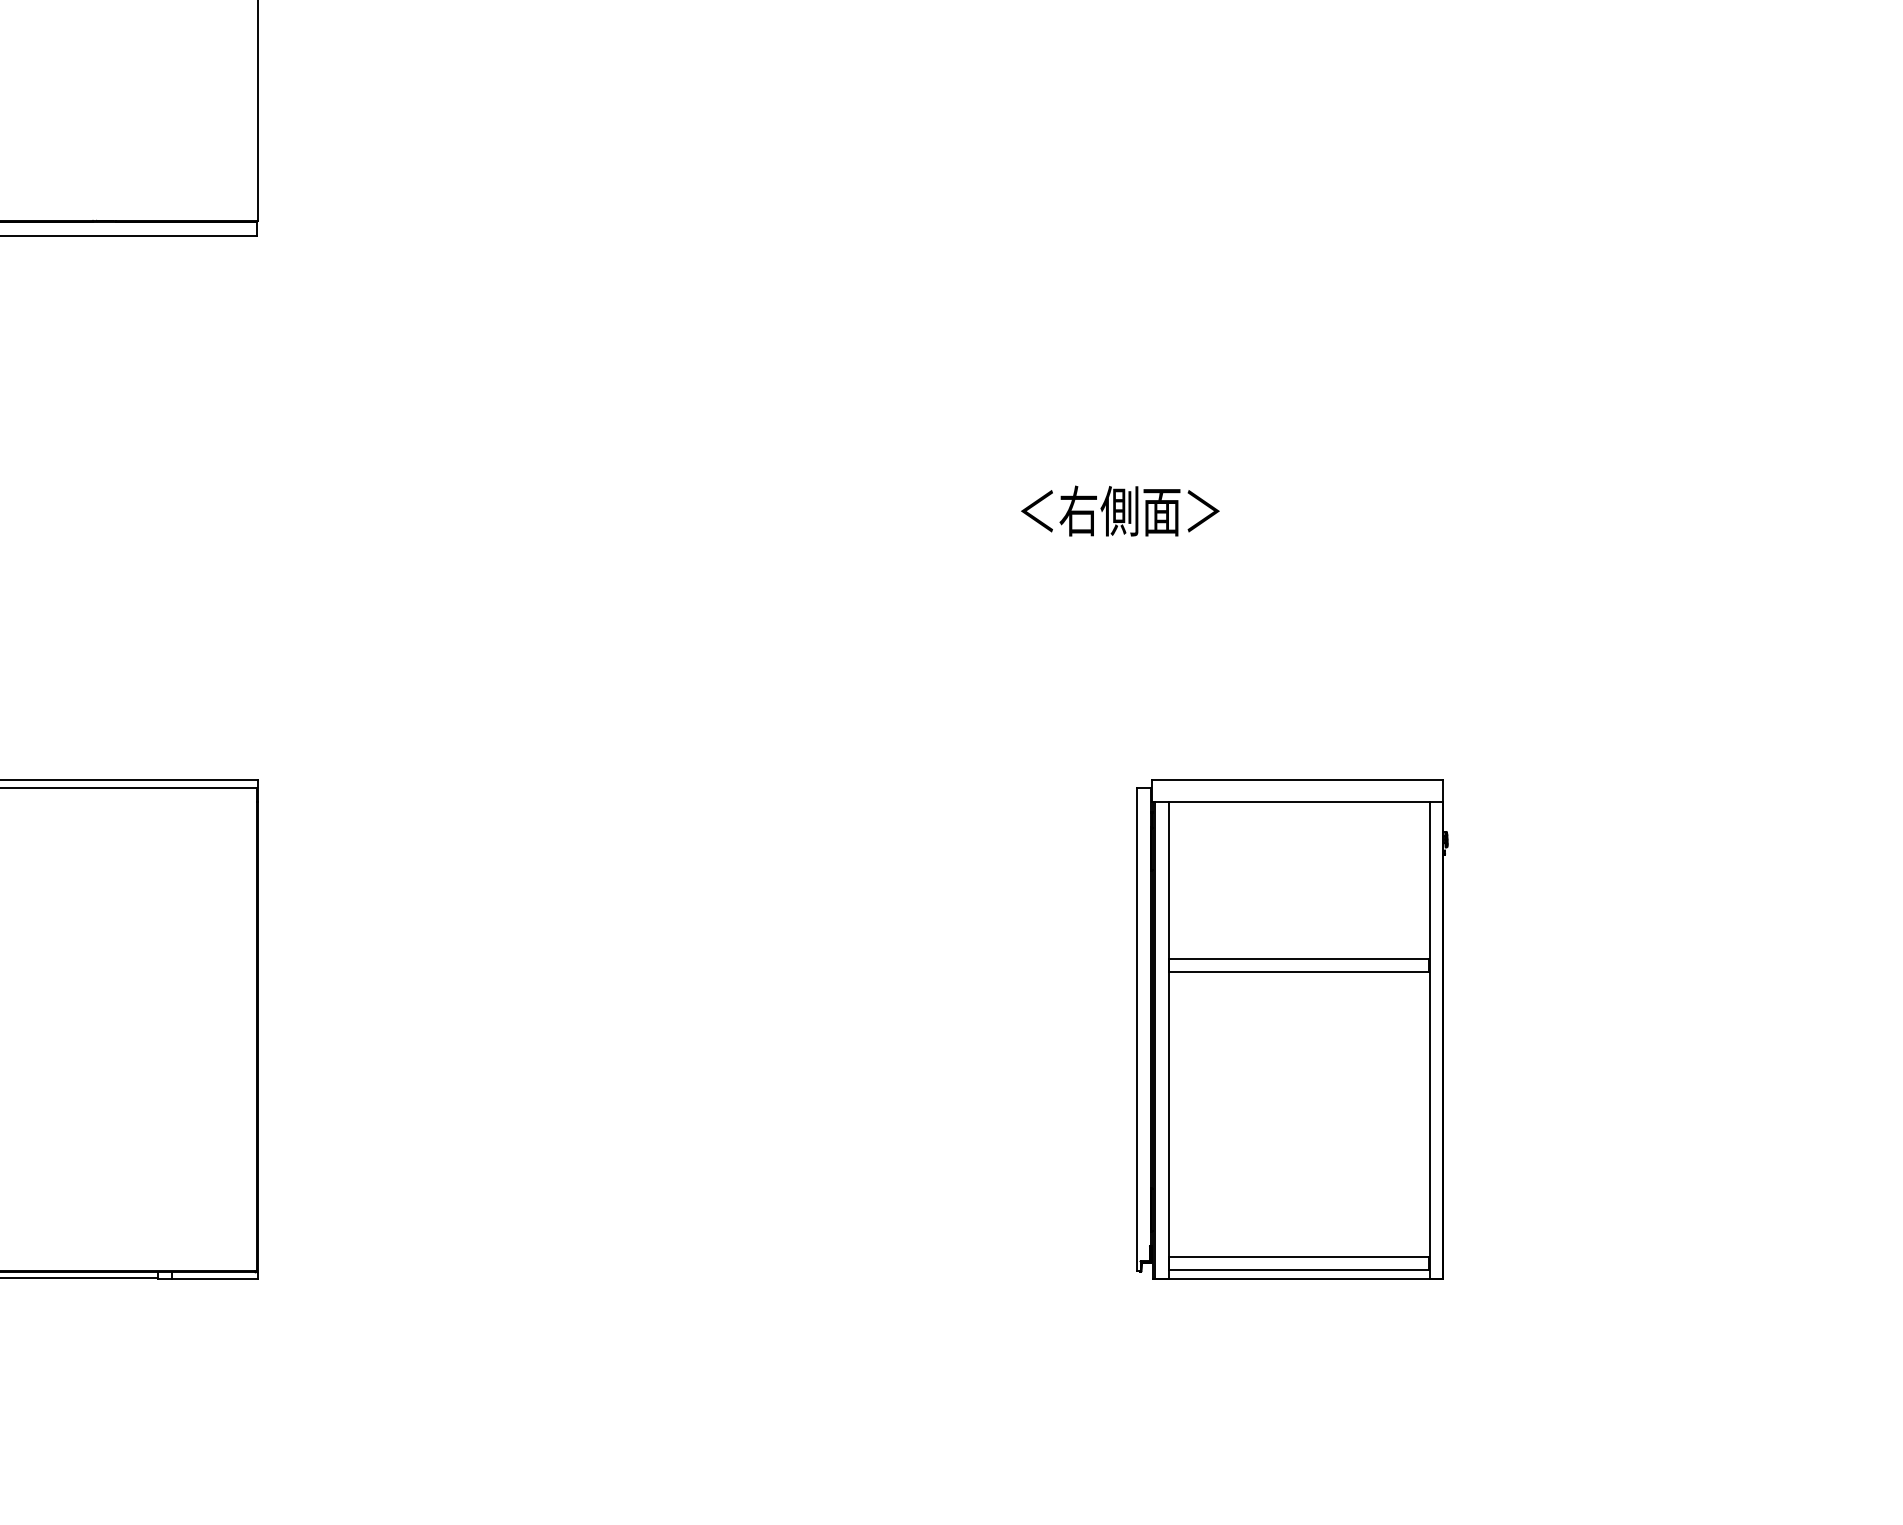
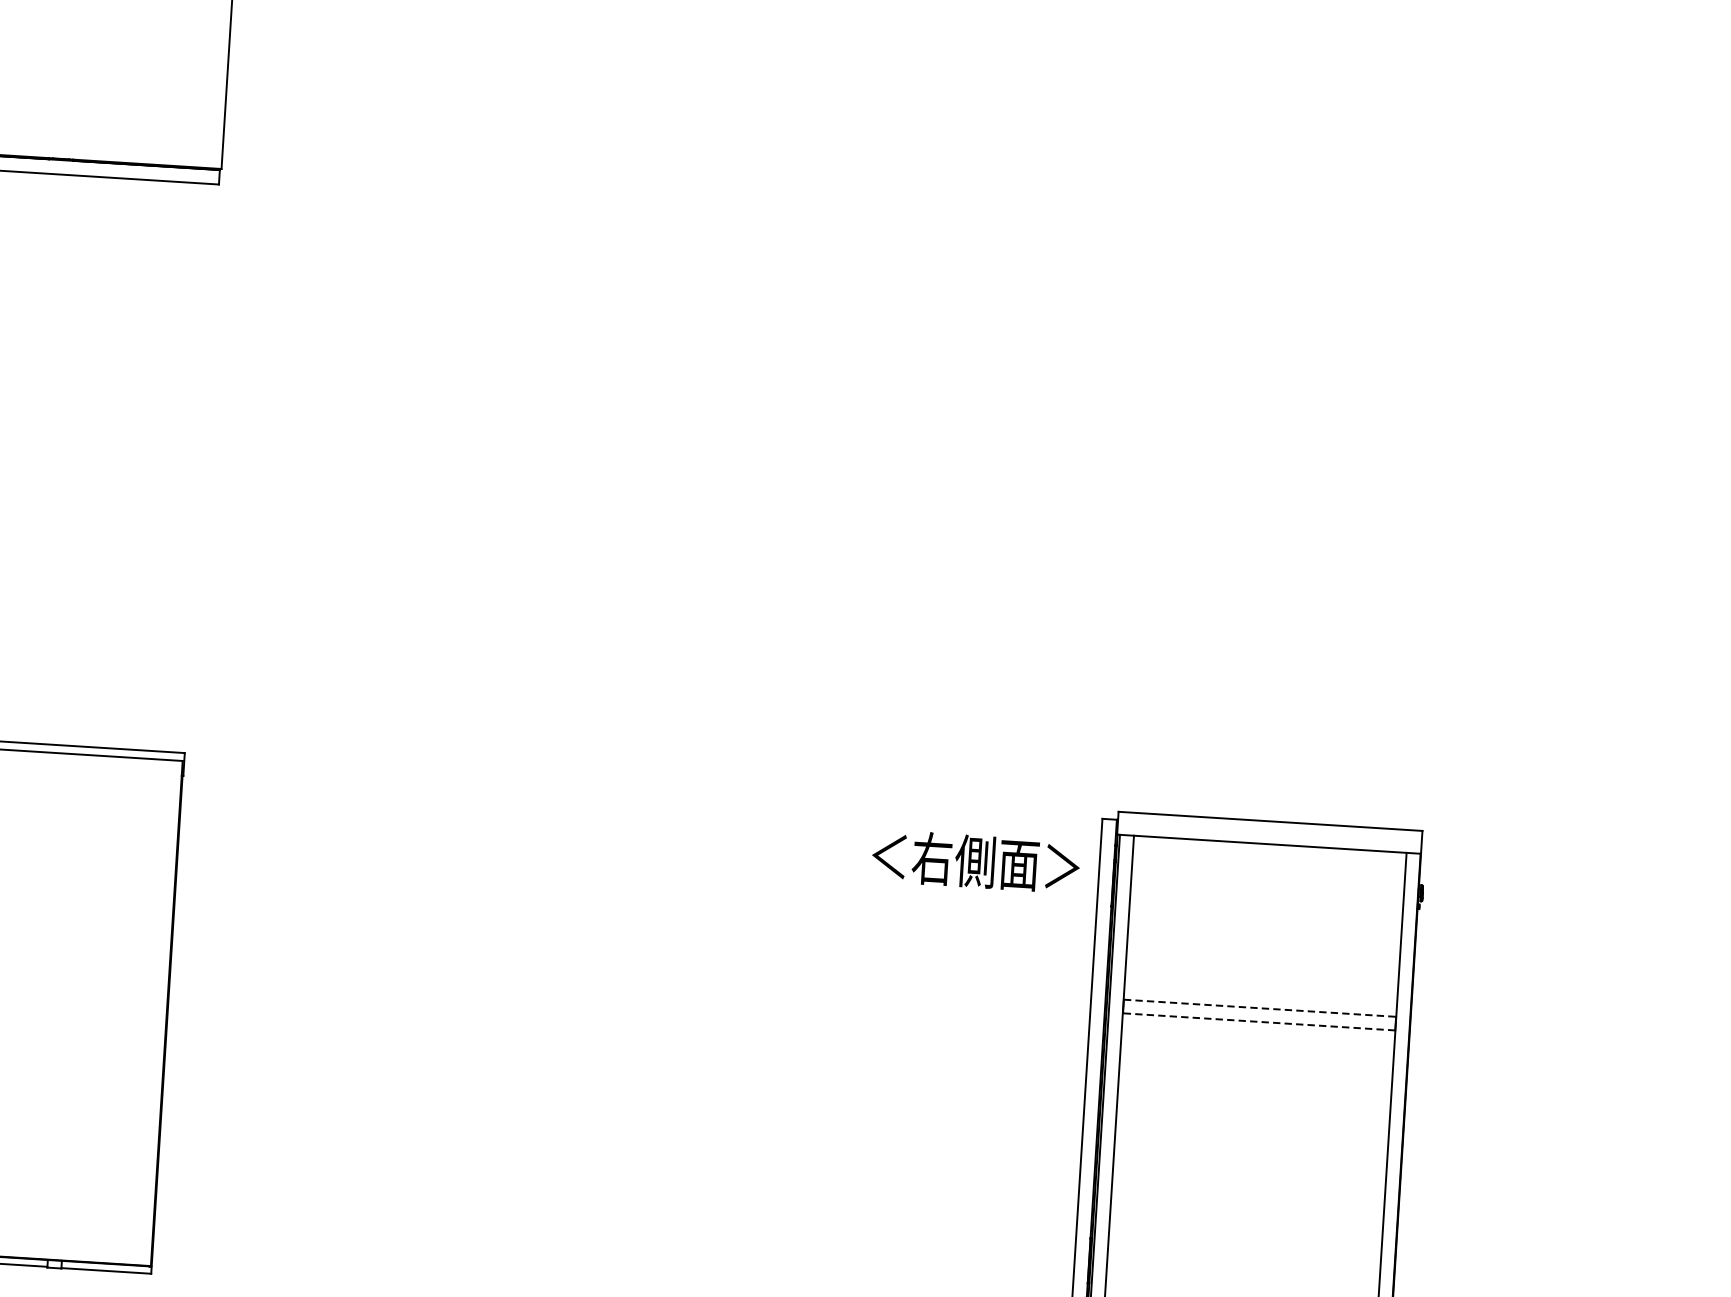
text: (1120, 510) -> (976, 860), moved
line: (1299, 958) -> (1260, 1007), solid -> dashed
line: (1298, 972) -> (1258, 1022), solid -> dashed

